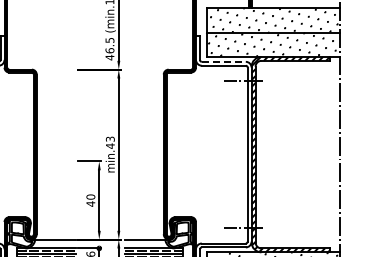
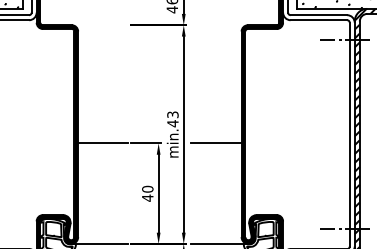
line: (223, 61) -> (318, 14), dashed -> solid
line: (55, 161) -> (102, 143), added
line: (143, 161) -> (215, 143), added

